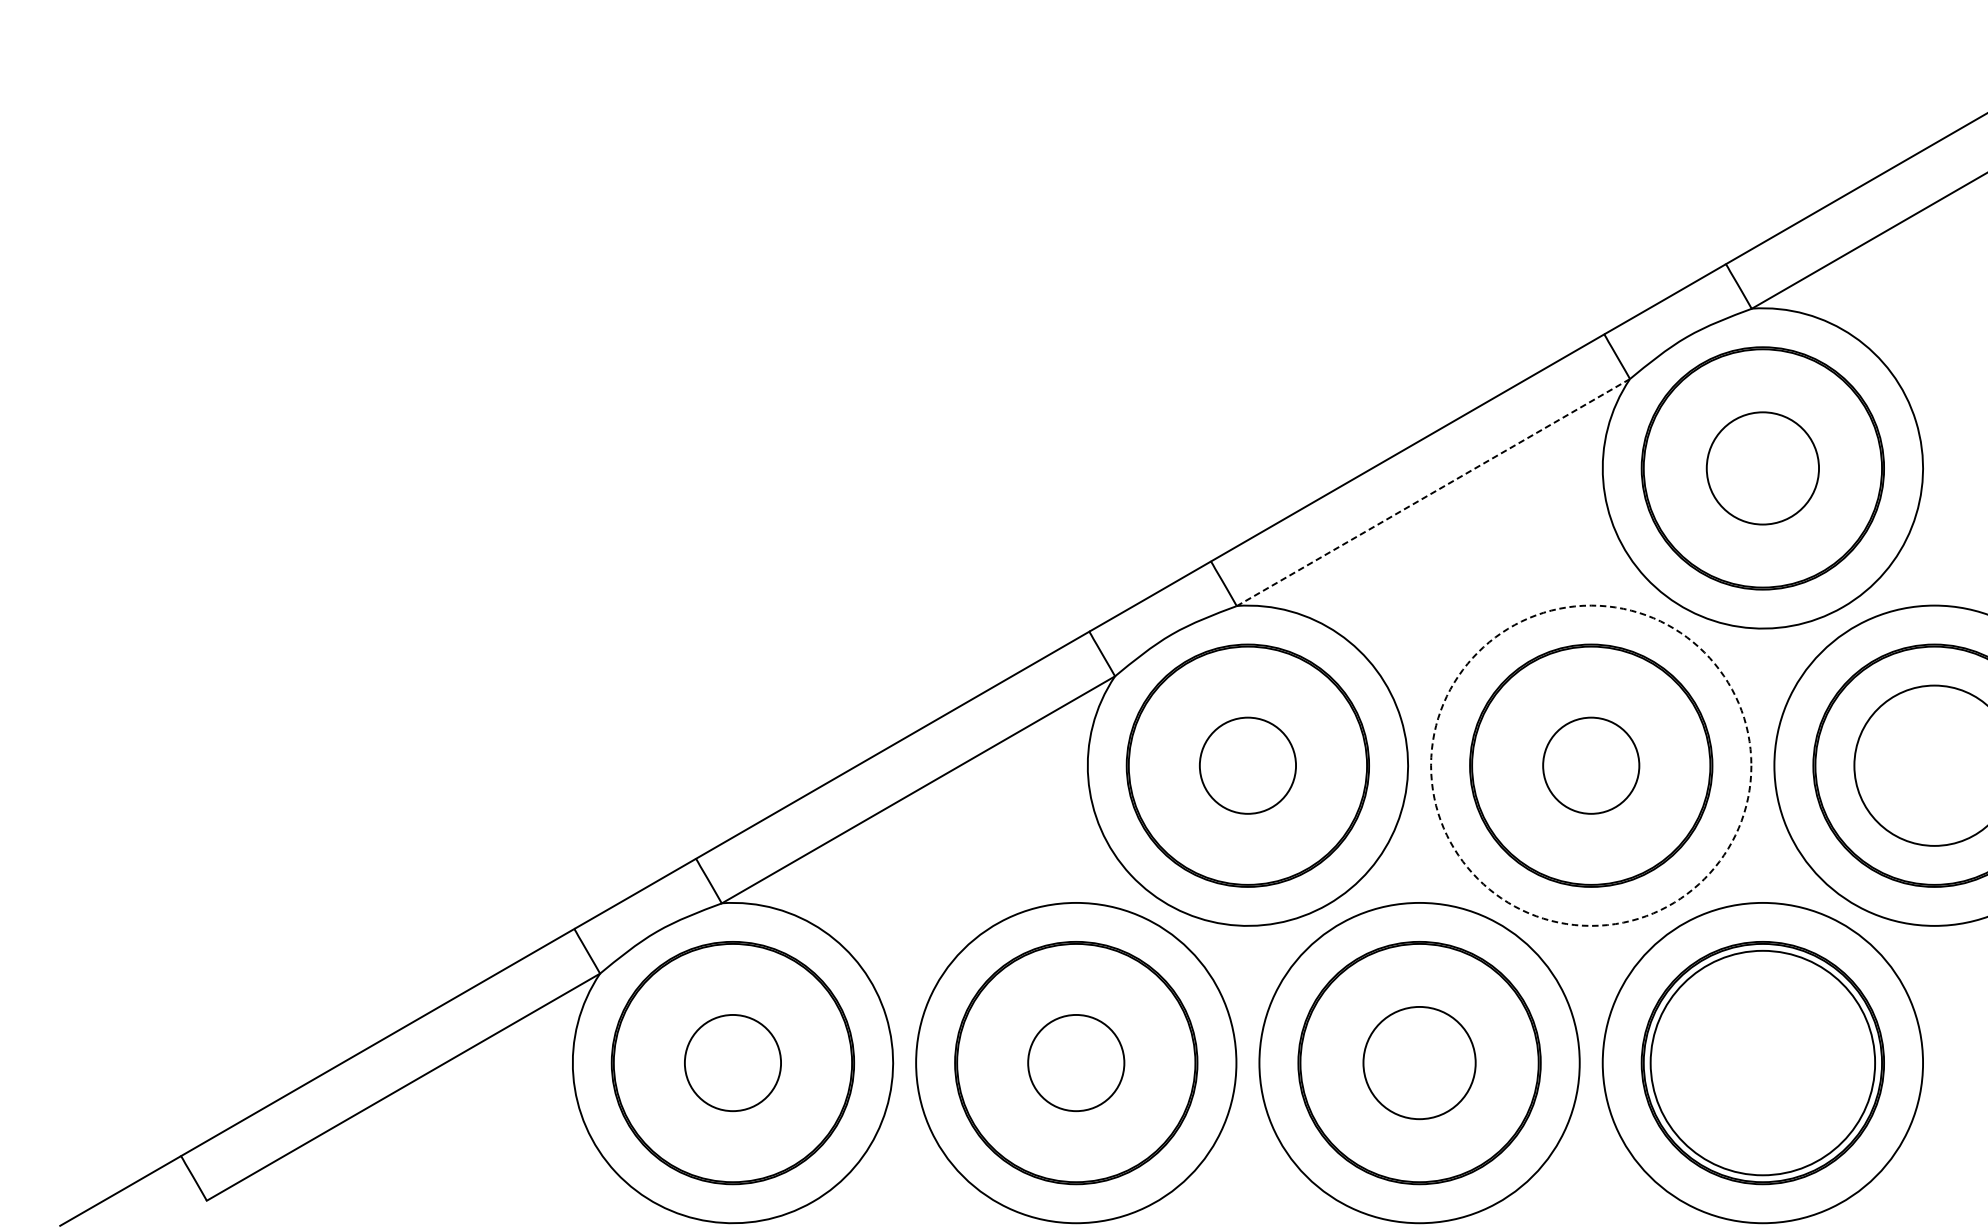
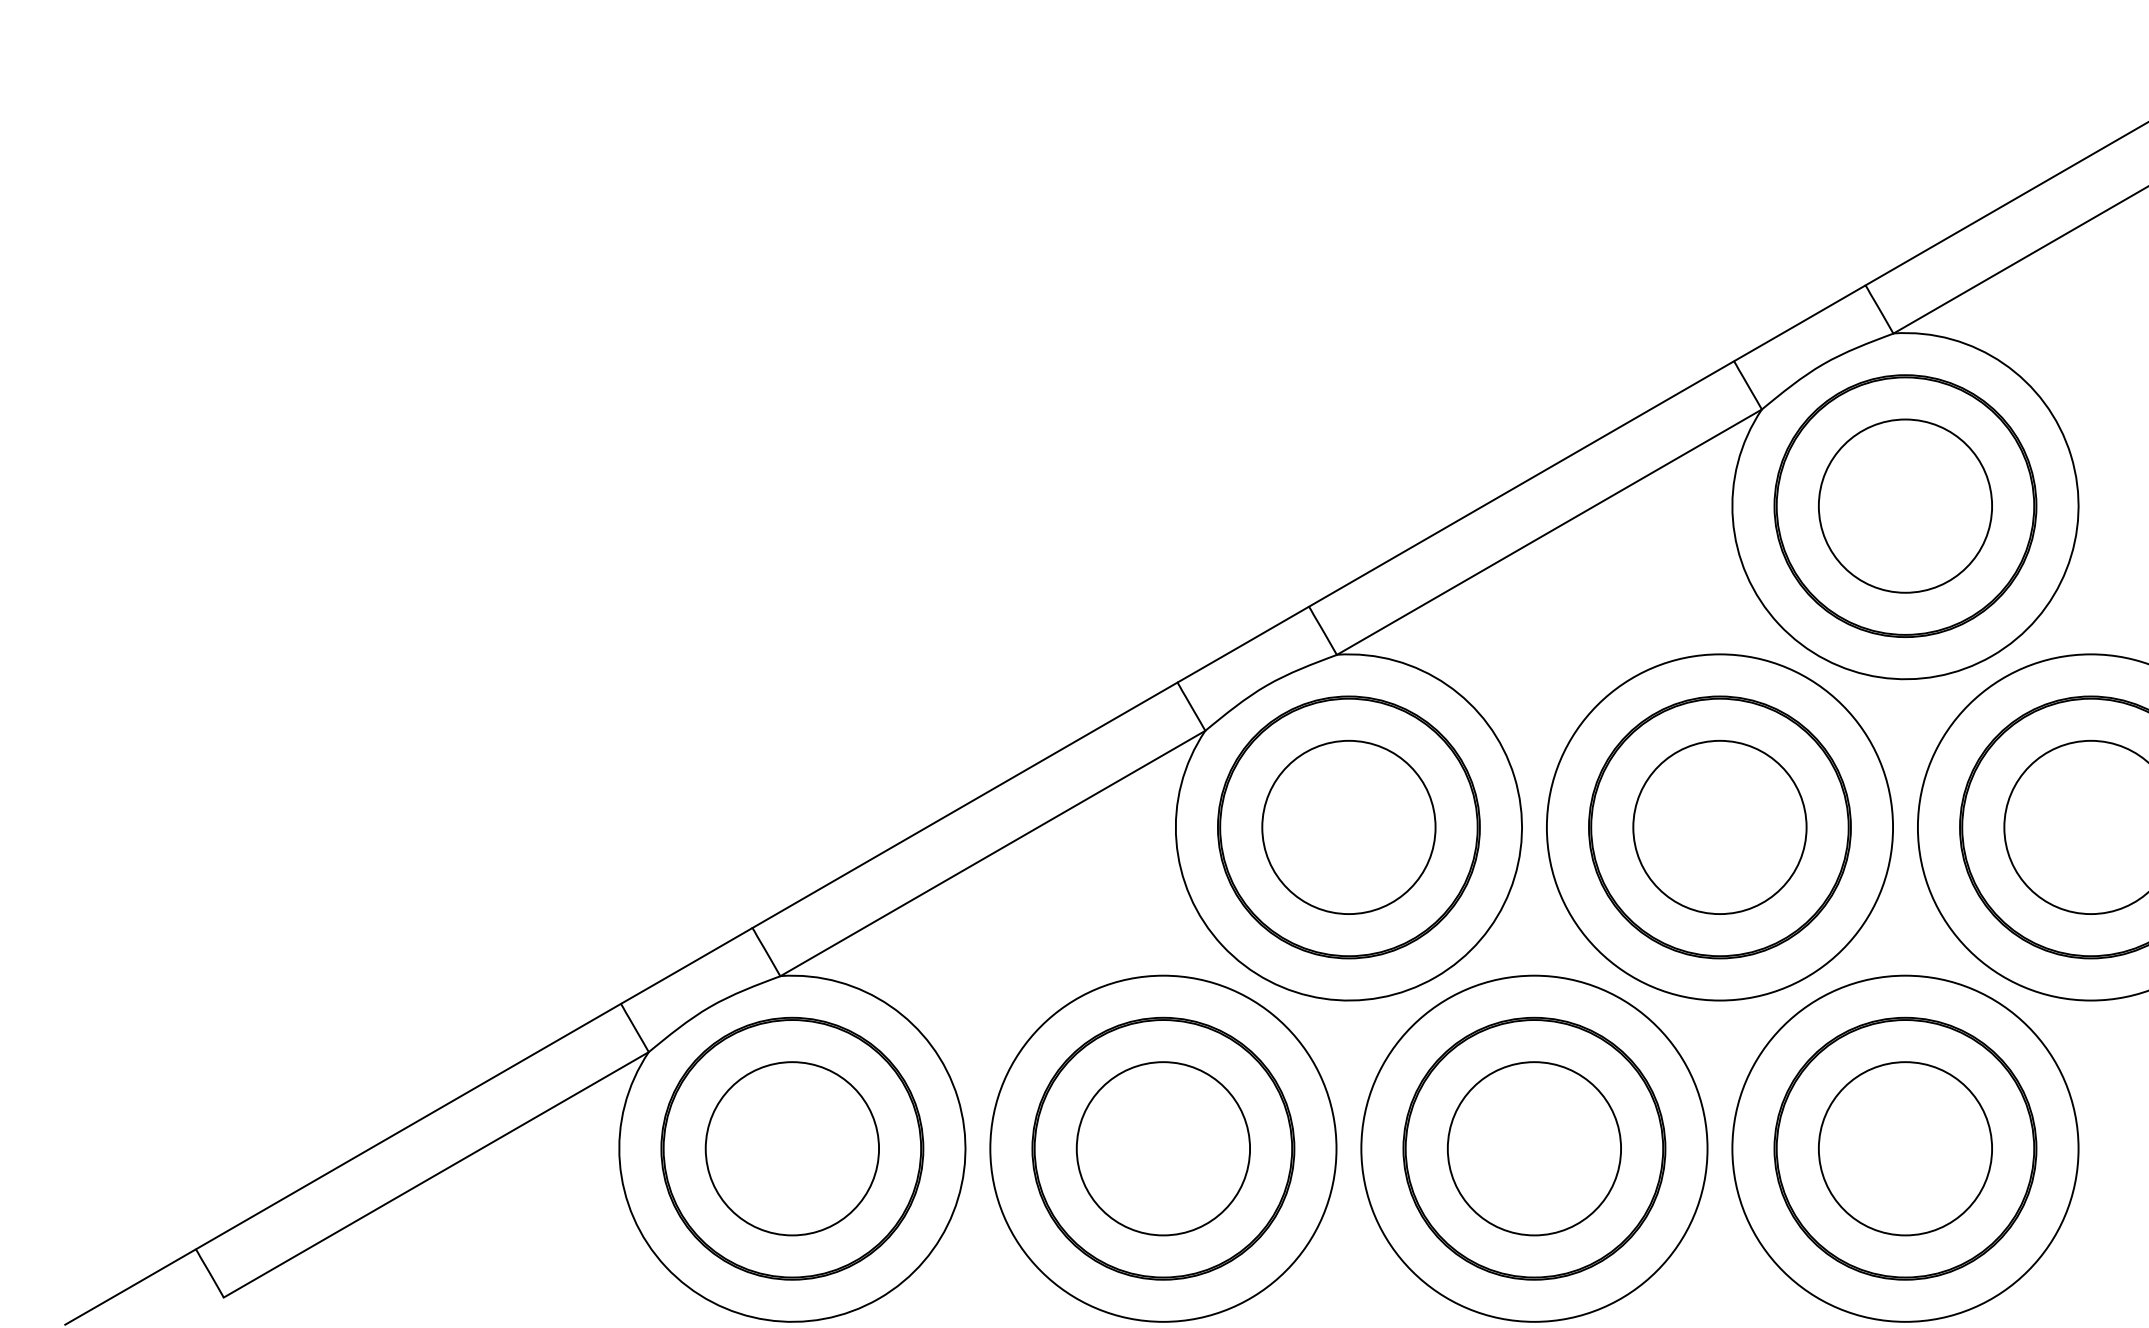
circle: (1762, 467) -> (1905, 505), size x1.43
line: (1432, 492) -> (1548, 532), dashed -> solid
circle: (1247, 765) -> (1348, 827), size x1.67
circle: (1590, 765) -> (1719, 827), dashed -> solid
circle: (1590, 765) -> (1719, 827), size x1.67
circle: (733, 1062) -> (792, 1148), size x1.67
circle: (1076, 1062) -> (1163, 1148), size x1.67
circle: (1419, 1062) -> (1534, 1148), size x1.43
circle: (1762, 1062) -> (1905, 1148), size x0.71

